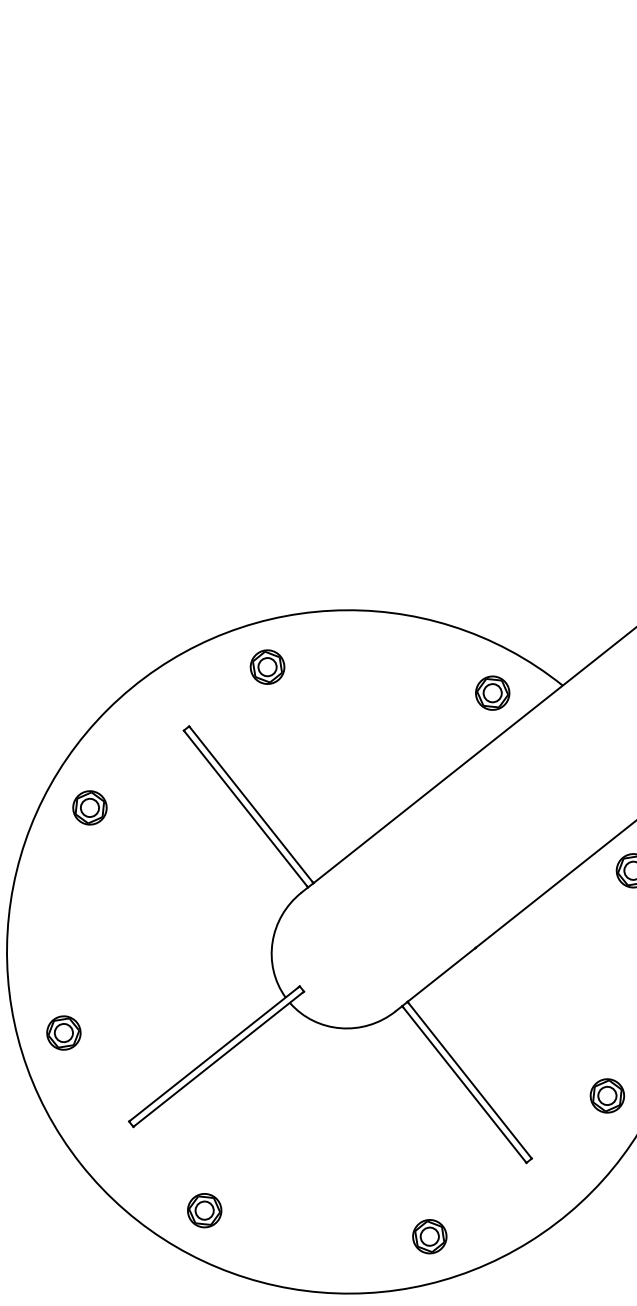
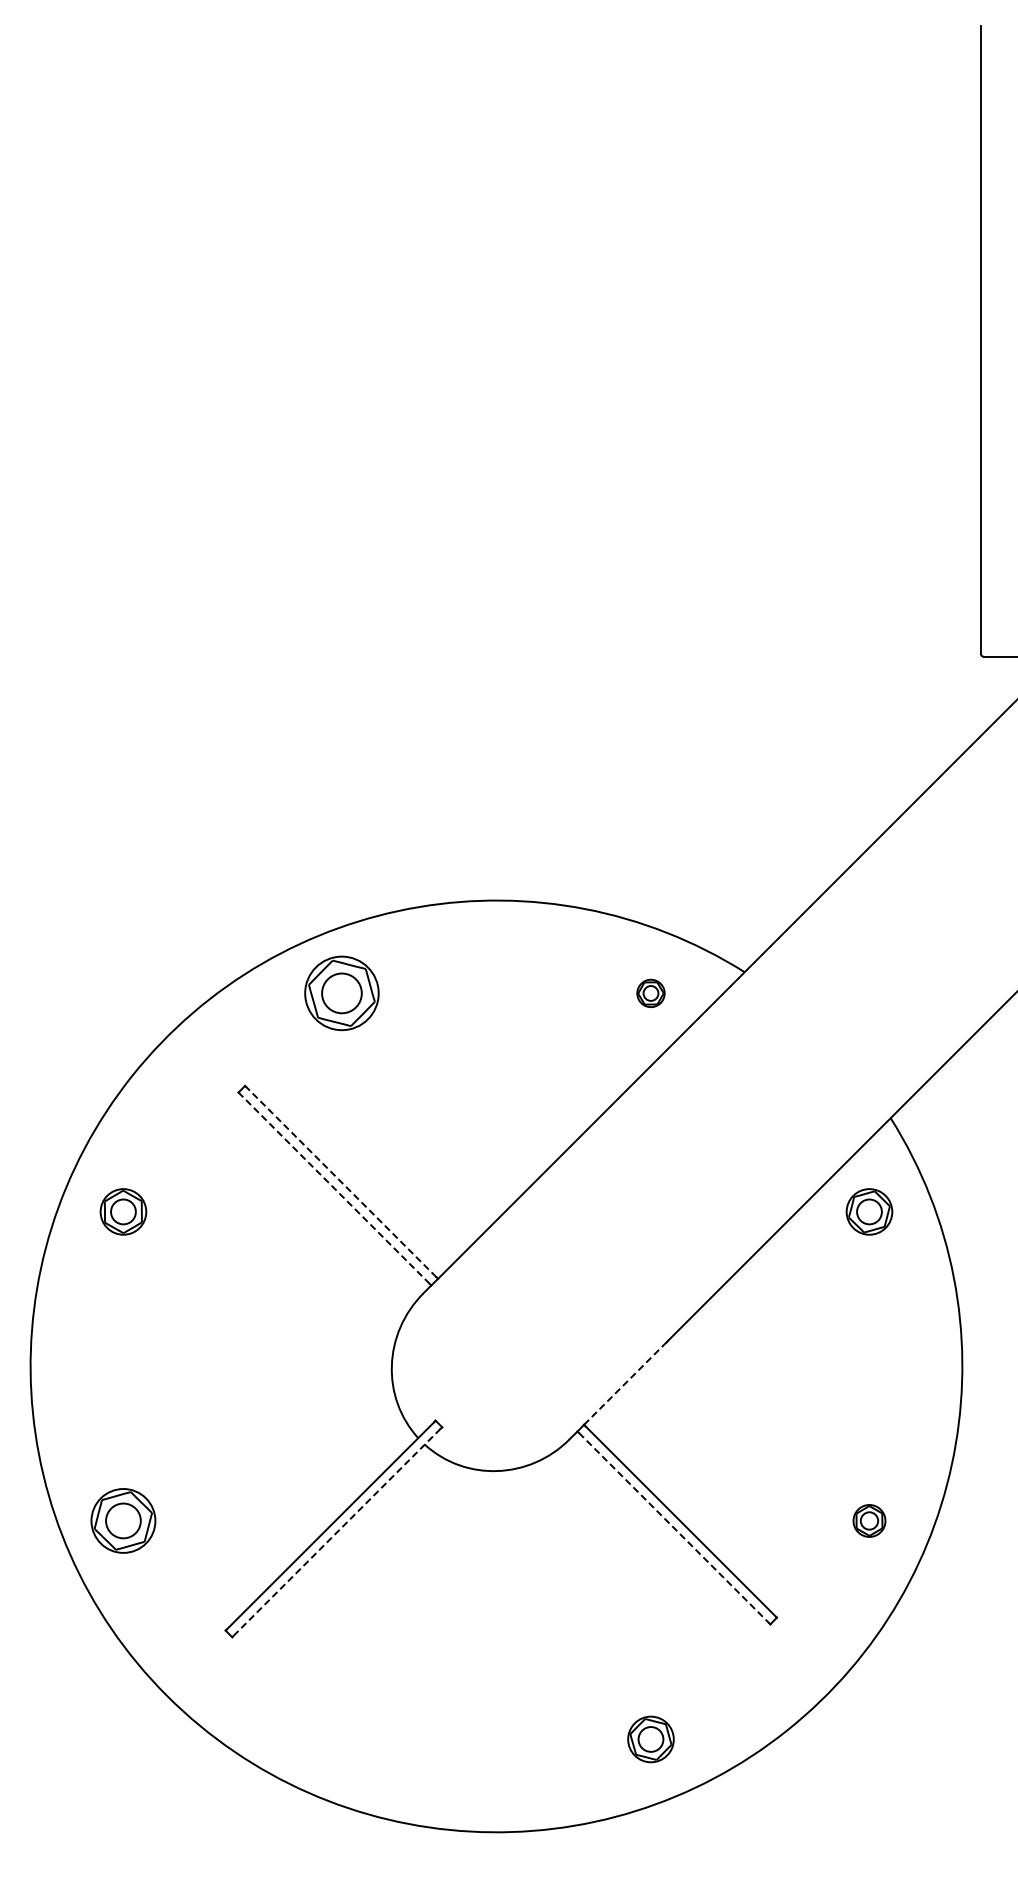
part: (267, 667) -> (341, 993), size x1.6
part: (492, 693) -> (650, 993), size x0.6
line: (251, 804) -> (341, 1181), solid -> dashed
line: (245, 808) -> (334, 1188), solid -> dashed
line: (442, 974) -> (626, 1382), solid -> dashed
part: (63, 1032) -> (123, 1520), size x1.4
line: (218, 1059) -> (336, 1532), solid -> dashed
line: (464, 1084) -> (674, 1528), solid -> dashed
part: (607, 1095) -> (869, 1520), size x0.7
part: (204, 1210) -> (341, 1739), removed

